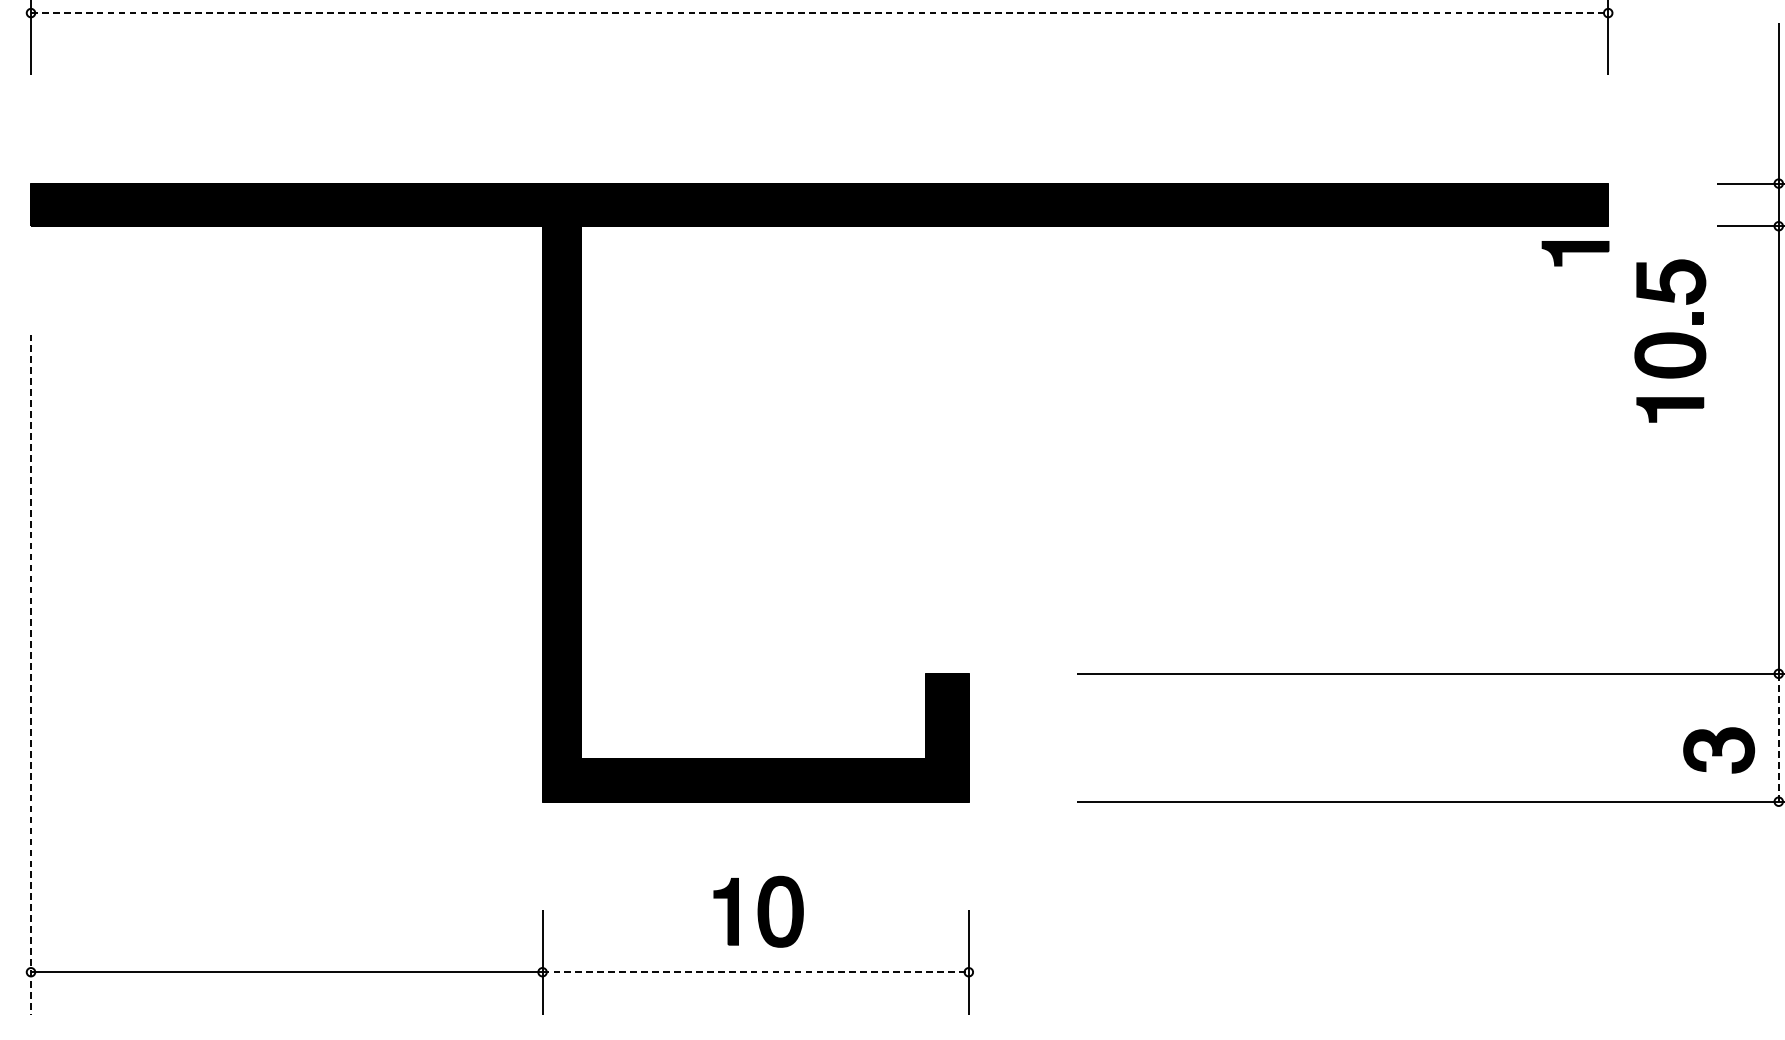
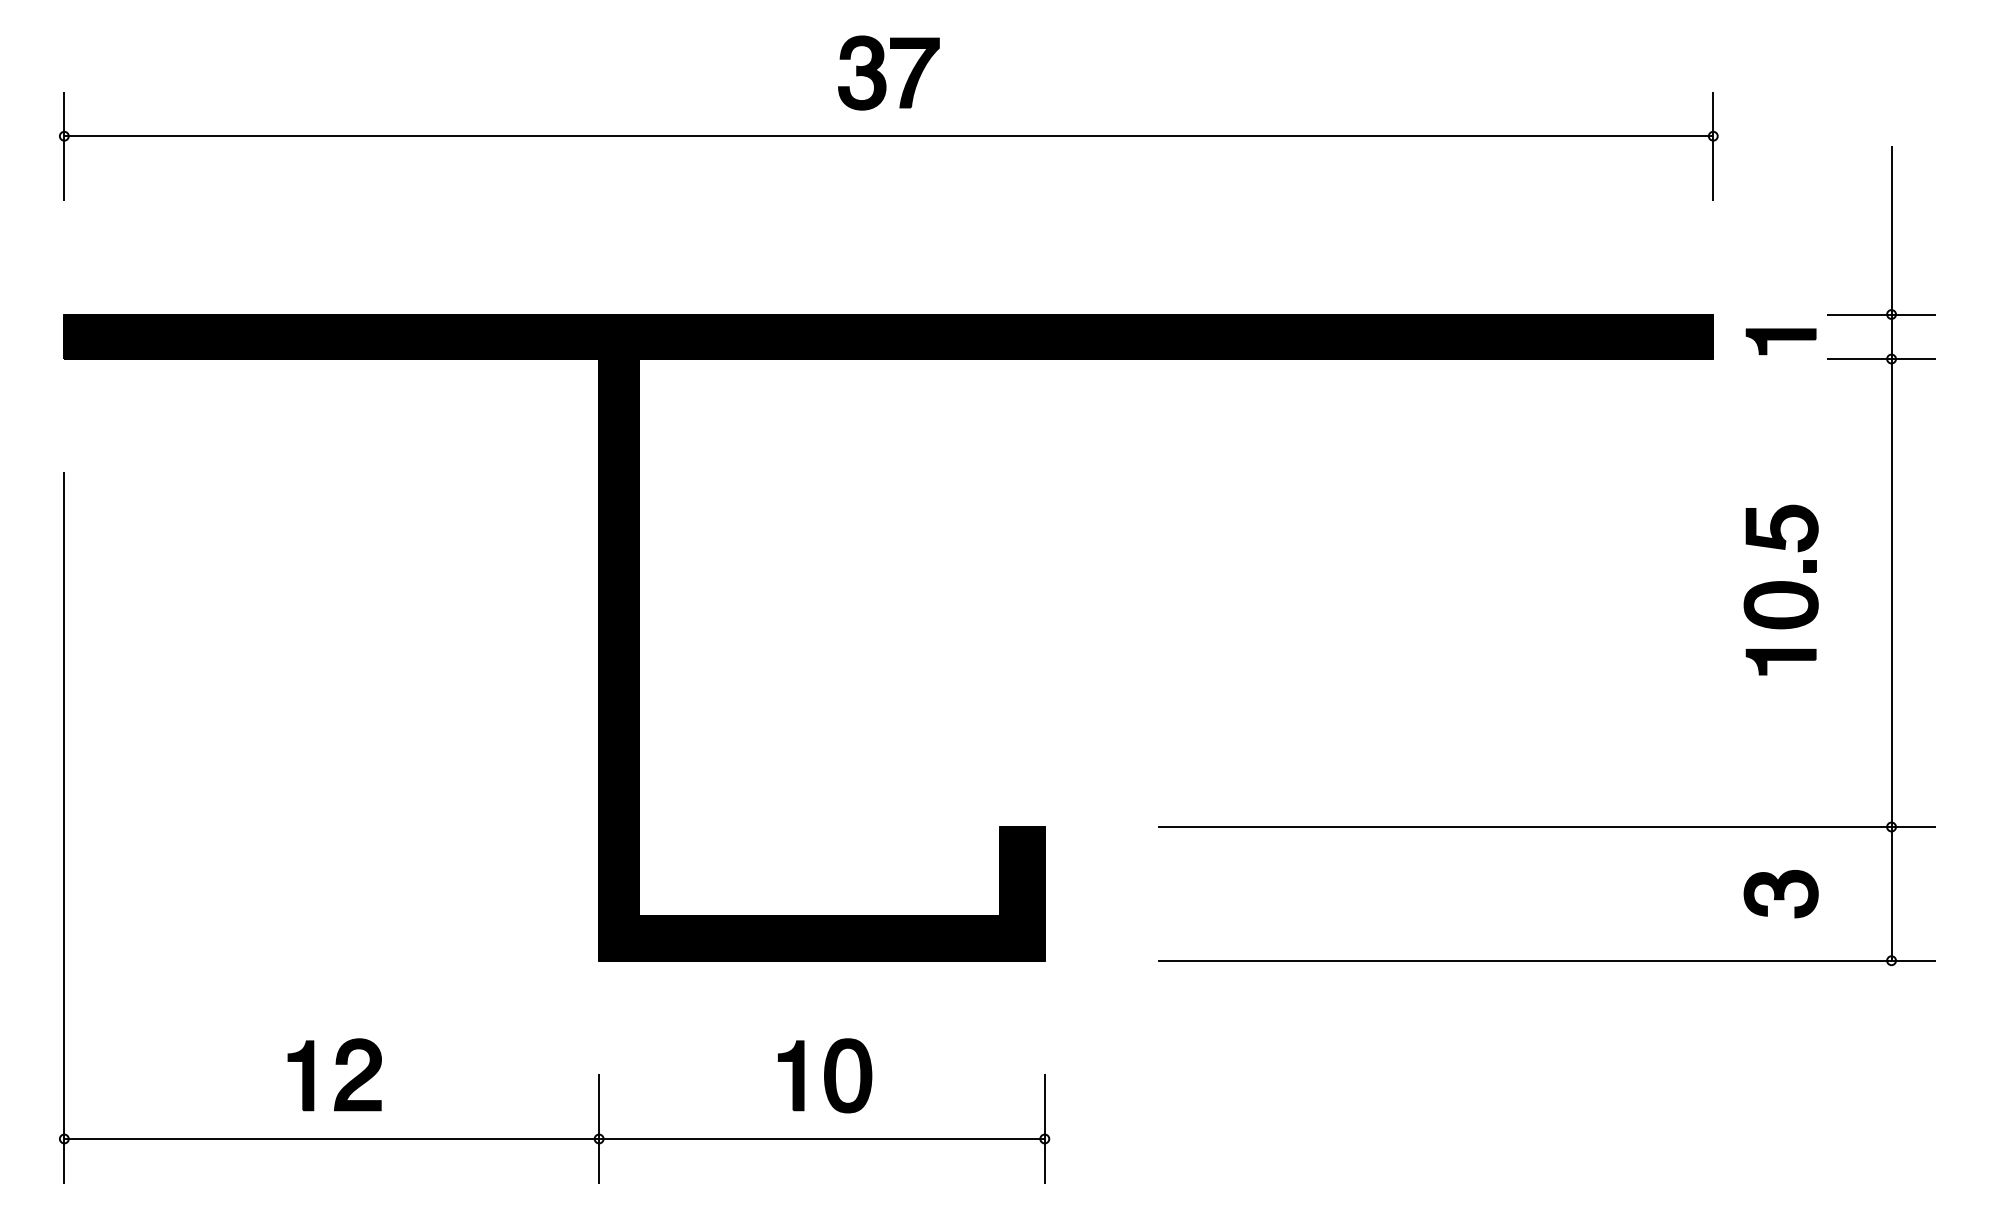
line: (820, 13) -> (889, 136), dashed -> solid
part: (1574, 253) -> (1780, 341), moved
part: (1669, 340) -> (1780, 589), moved
line: (31, 674) -> (64, 827), dashed -> solid
line: (1778, 737) -> (1891, 893), dashed -> solid
part: (1718, 750) -> (1780, 894), moved
part: (290, 900) -> (335, 1064), added
line: (755, 971) -> (821, 1138), dashed -> solid

